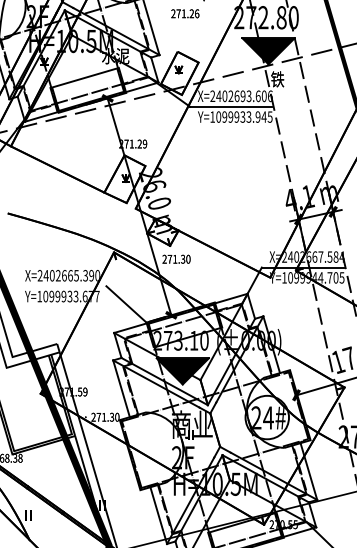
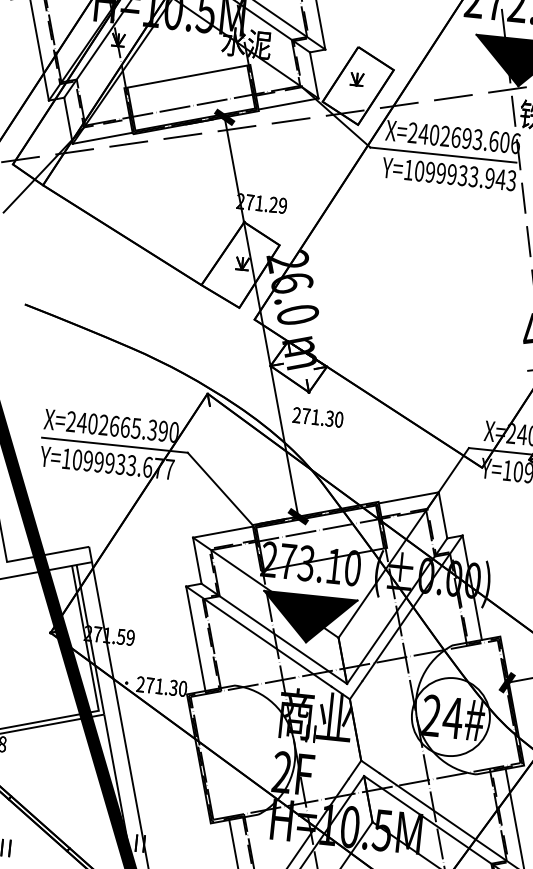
text: (270, 116) -> (512, 179), Y=1099933.945 -> Y=1099933.943
line: (65, 286) -> (114, 445), added

